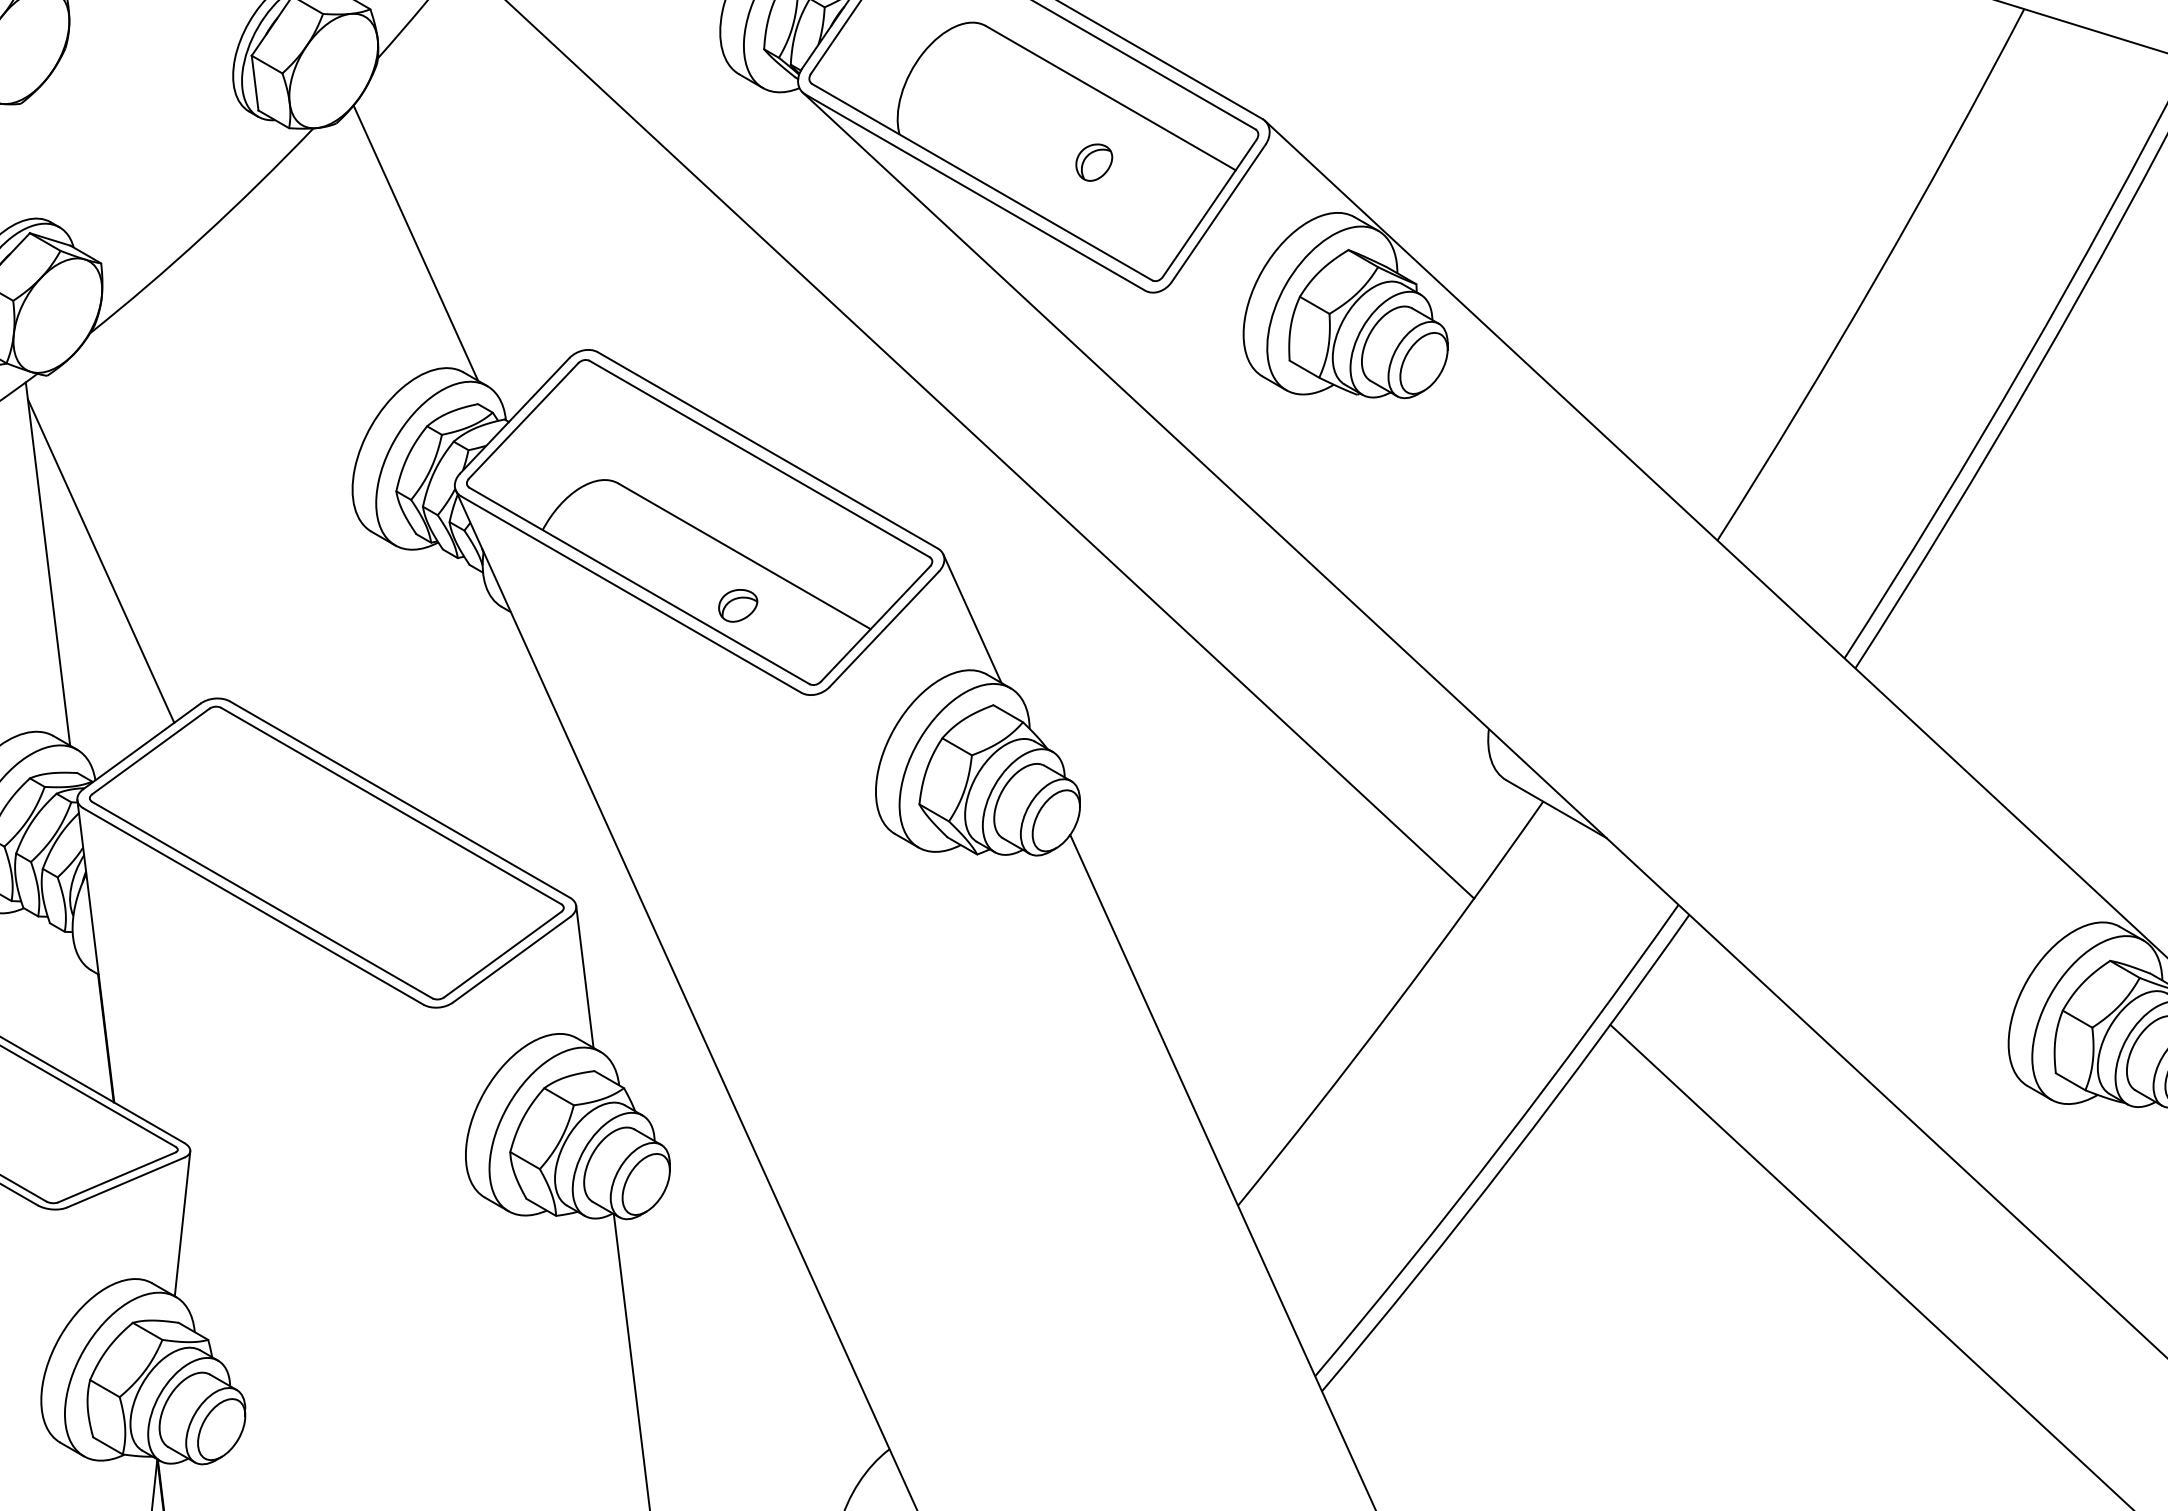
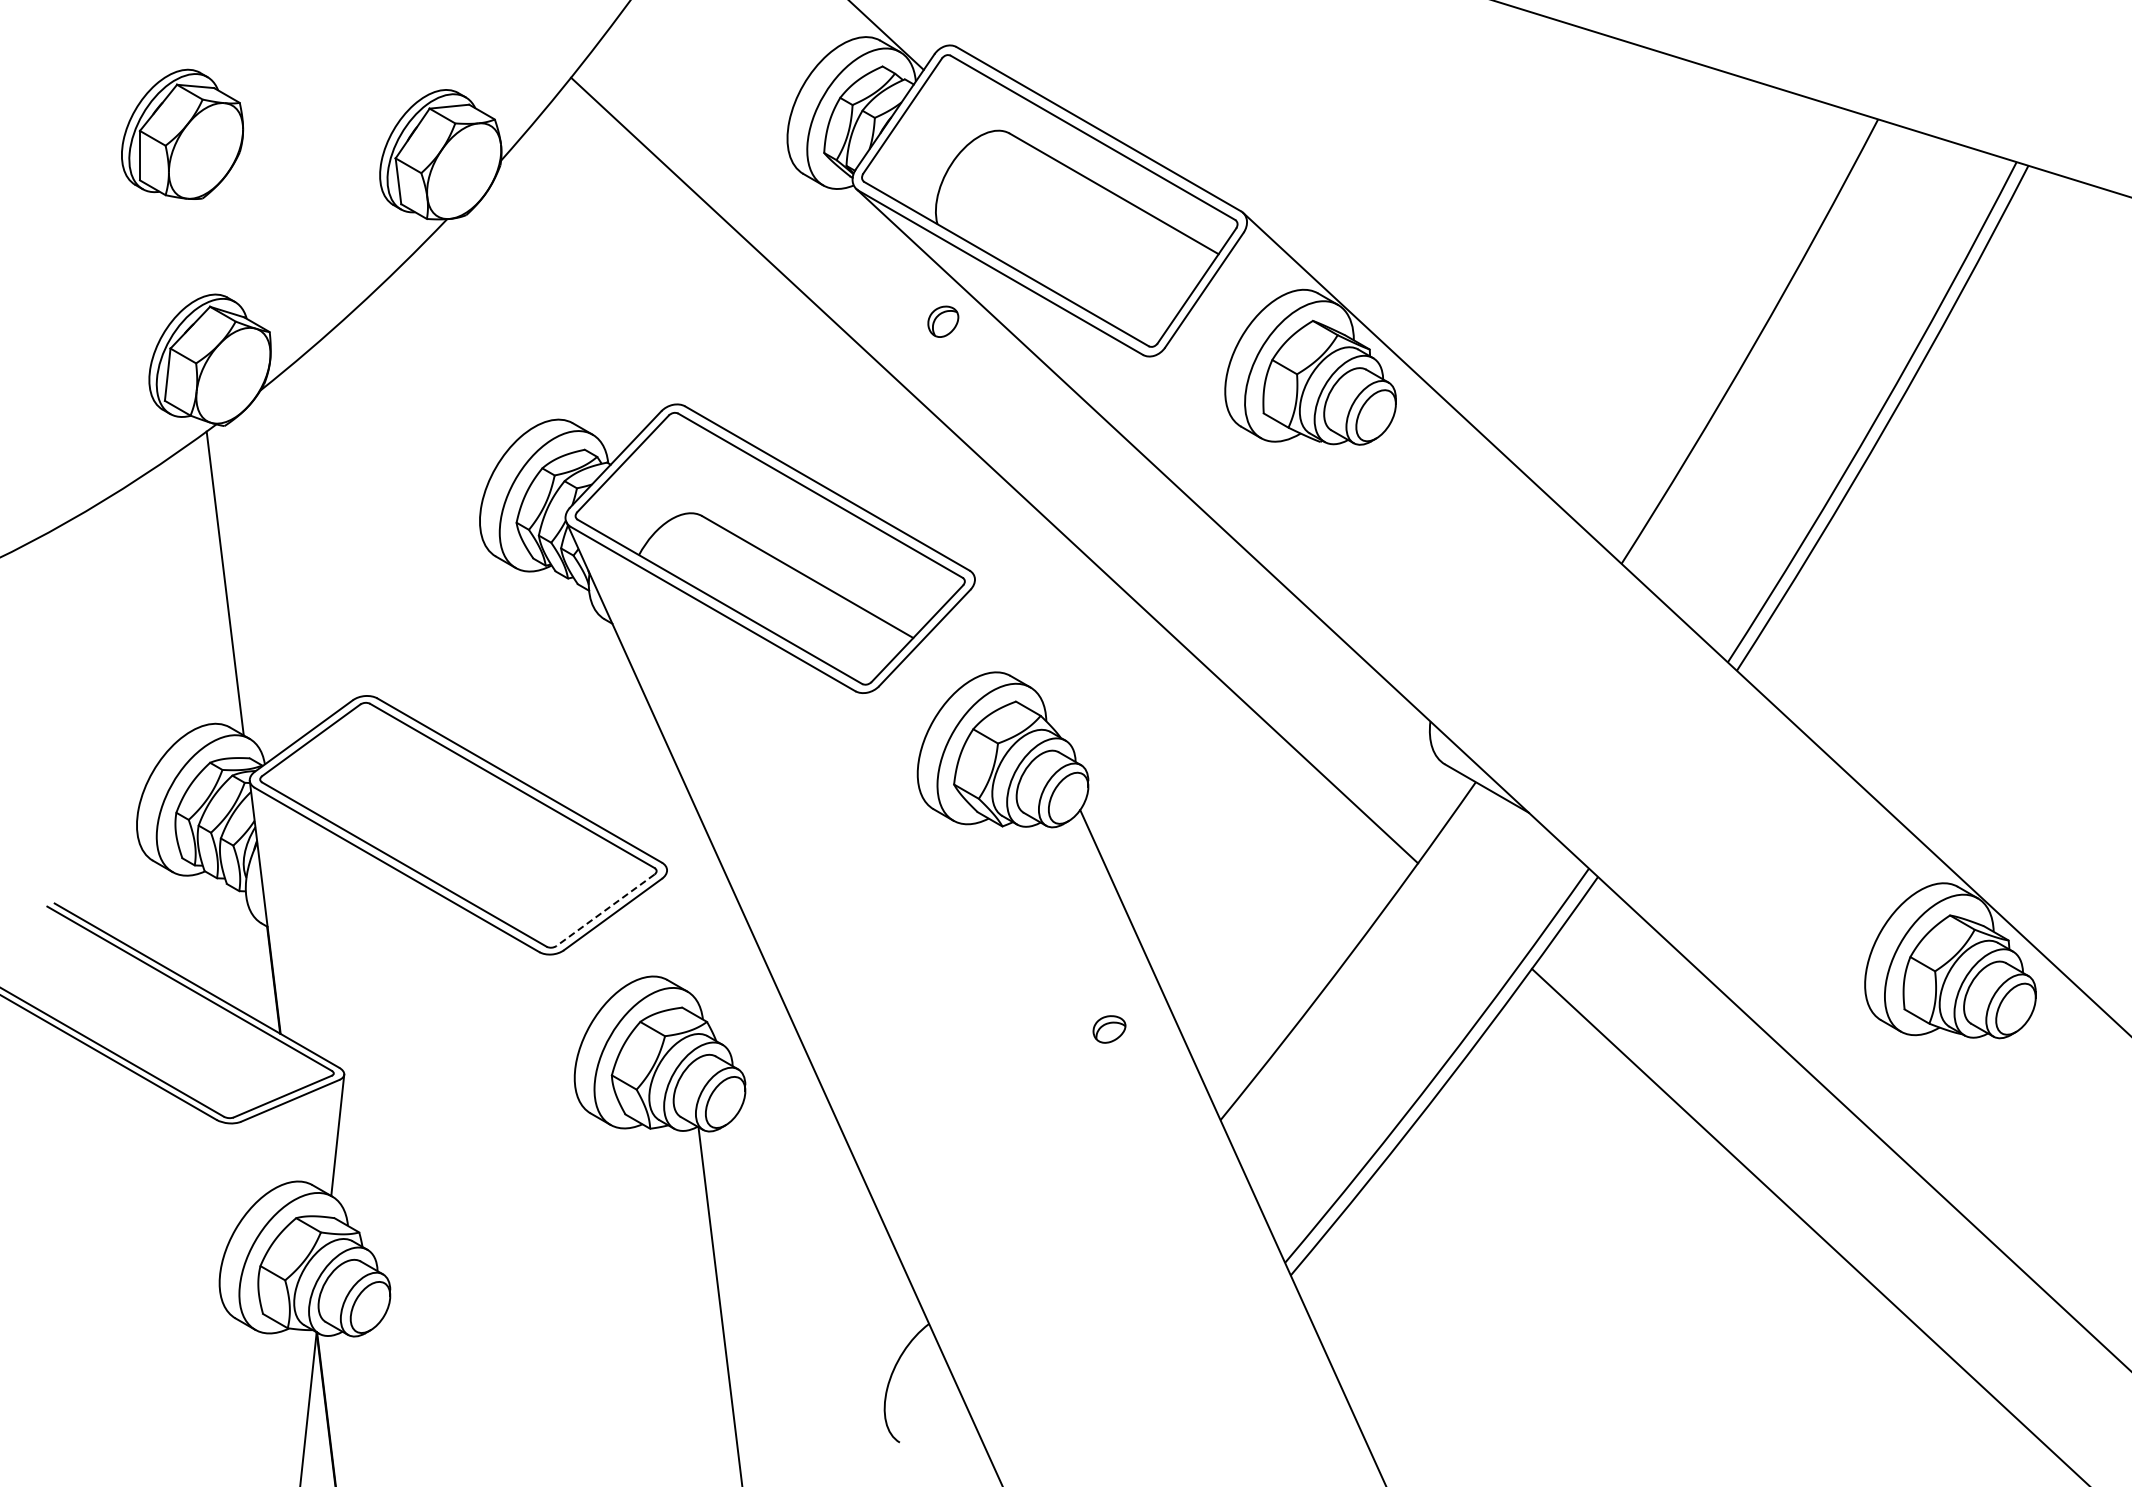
part: (1094, 162) -> (943, 321), moved
line: (415, 243) -> (532, 315), removed
line: (100, 560) -> (269, 580), removed
part: (738, 605) -> (1109, 1029), moved
line: (972, 617) -> (998, 628), removed
line: (502, 954) -> (605, 910), solid -> dashed
line: (585, 976) -> (674, 928), removed

